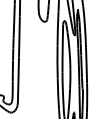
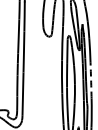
arc: (86, 65) -> (91, 80), solid -> dashed

